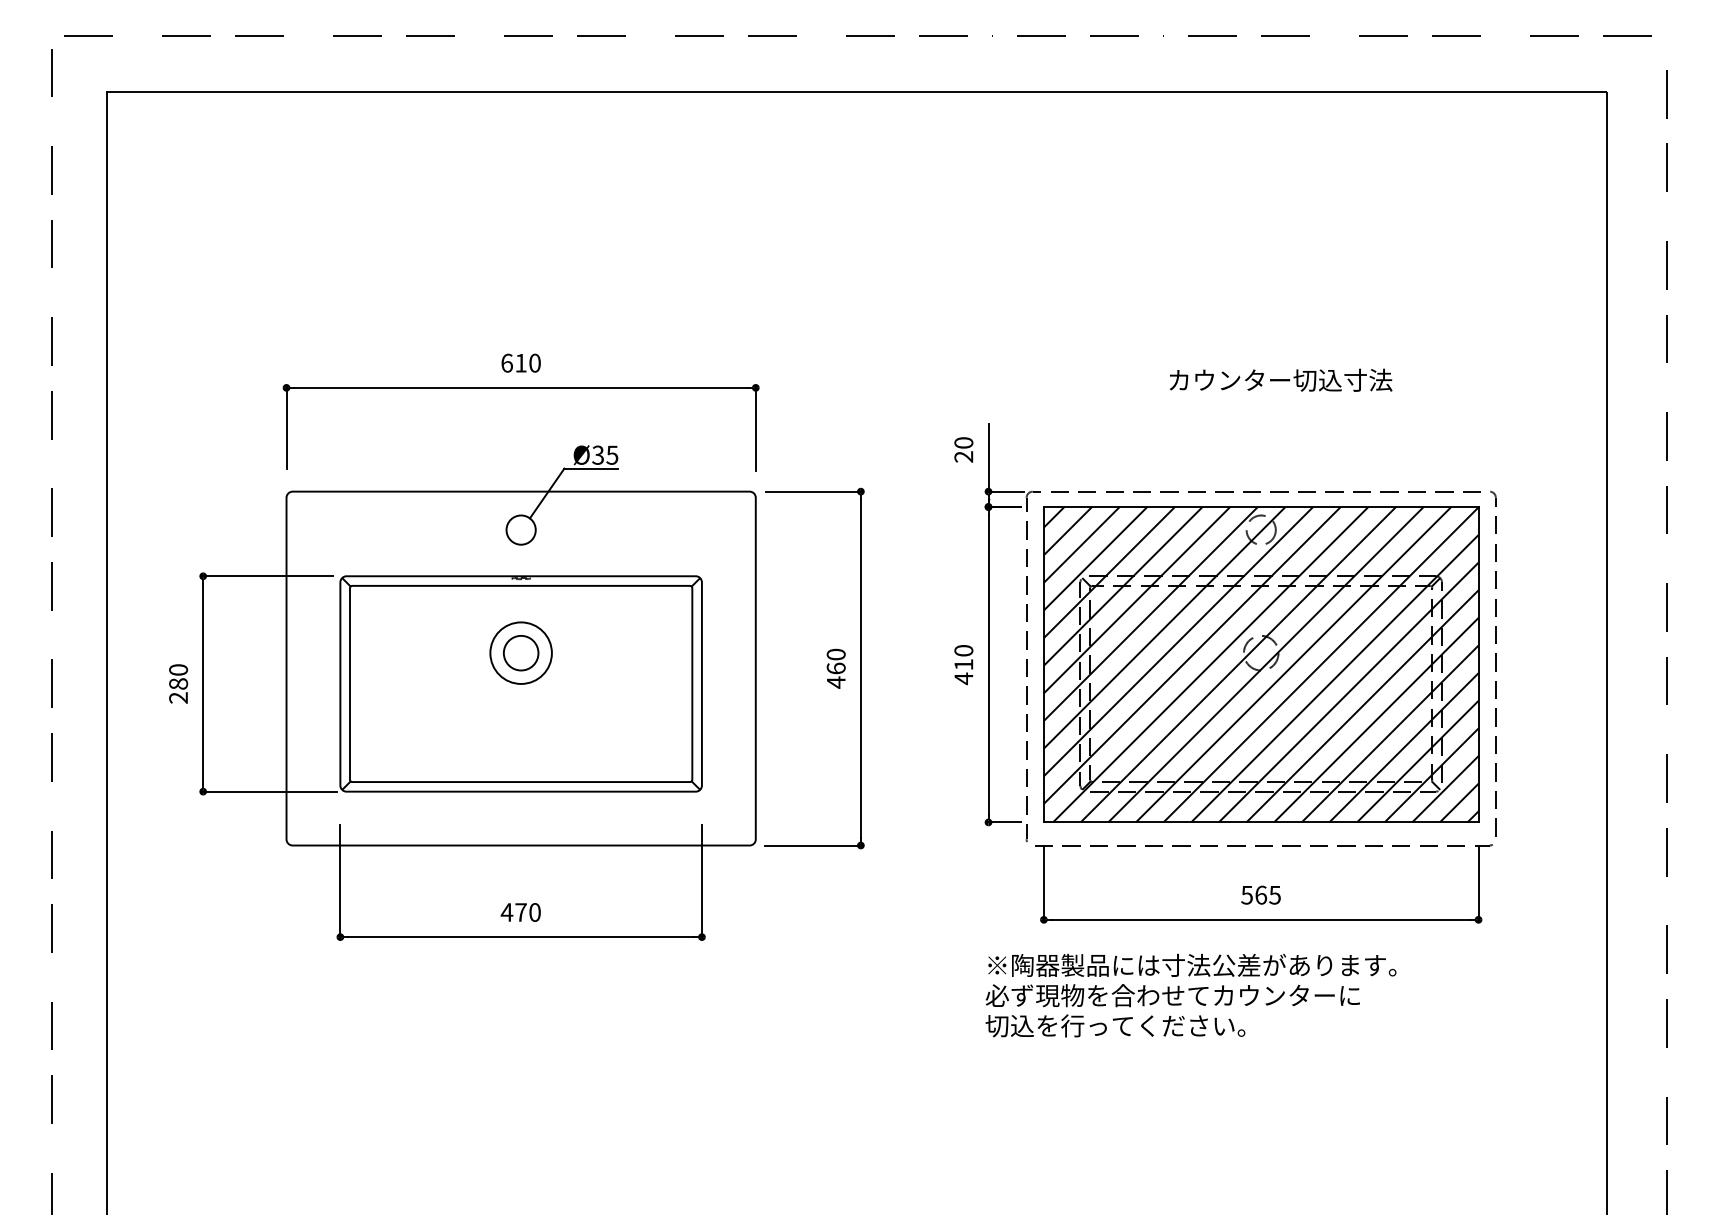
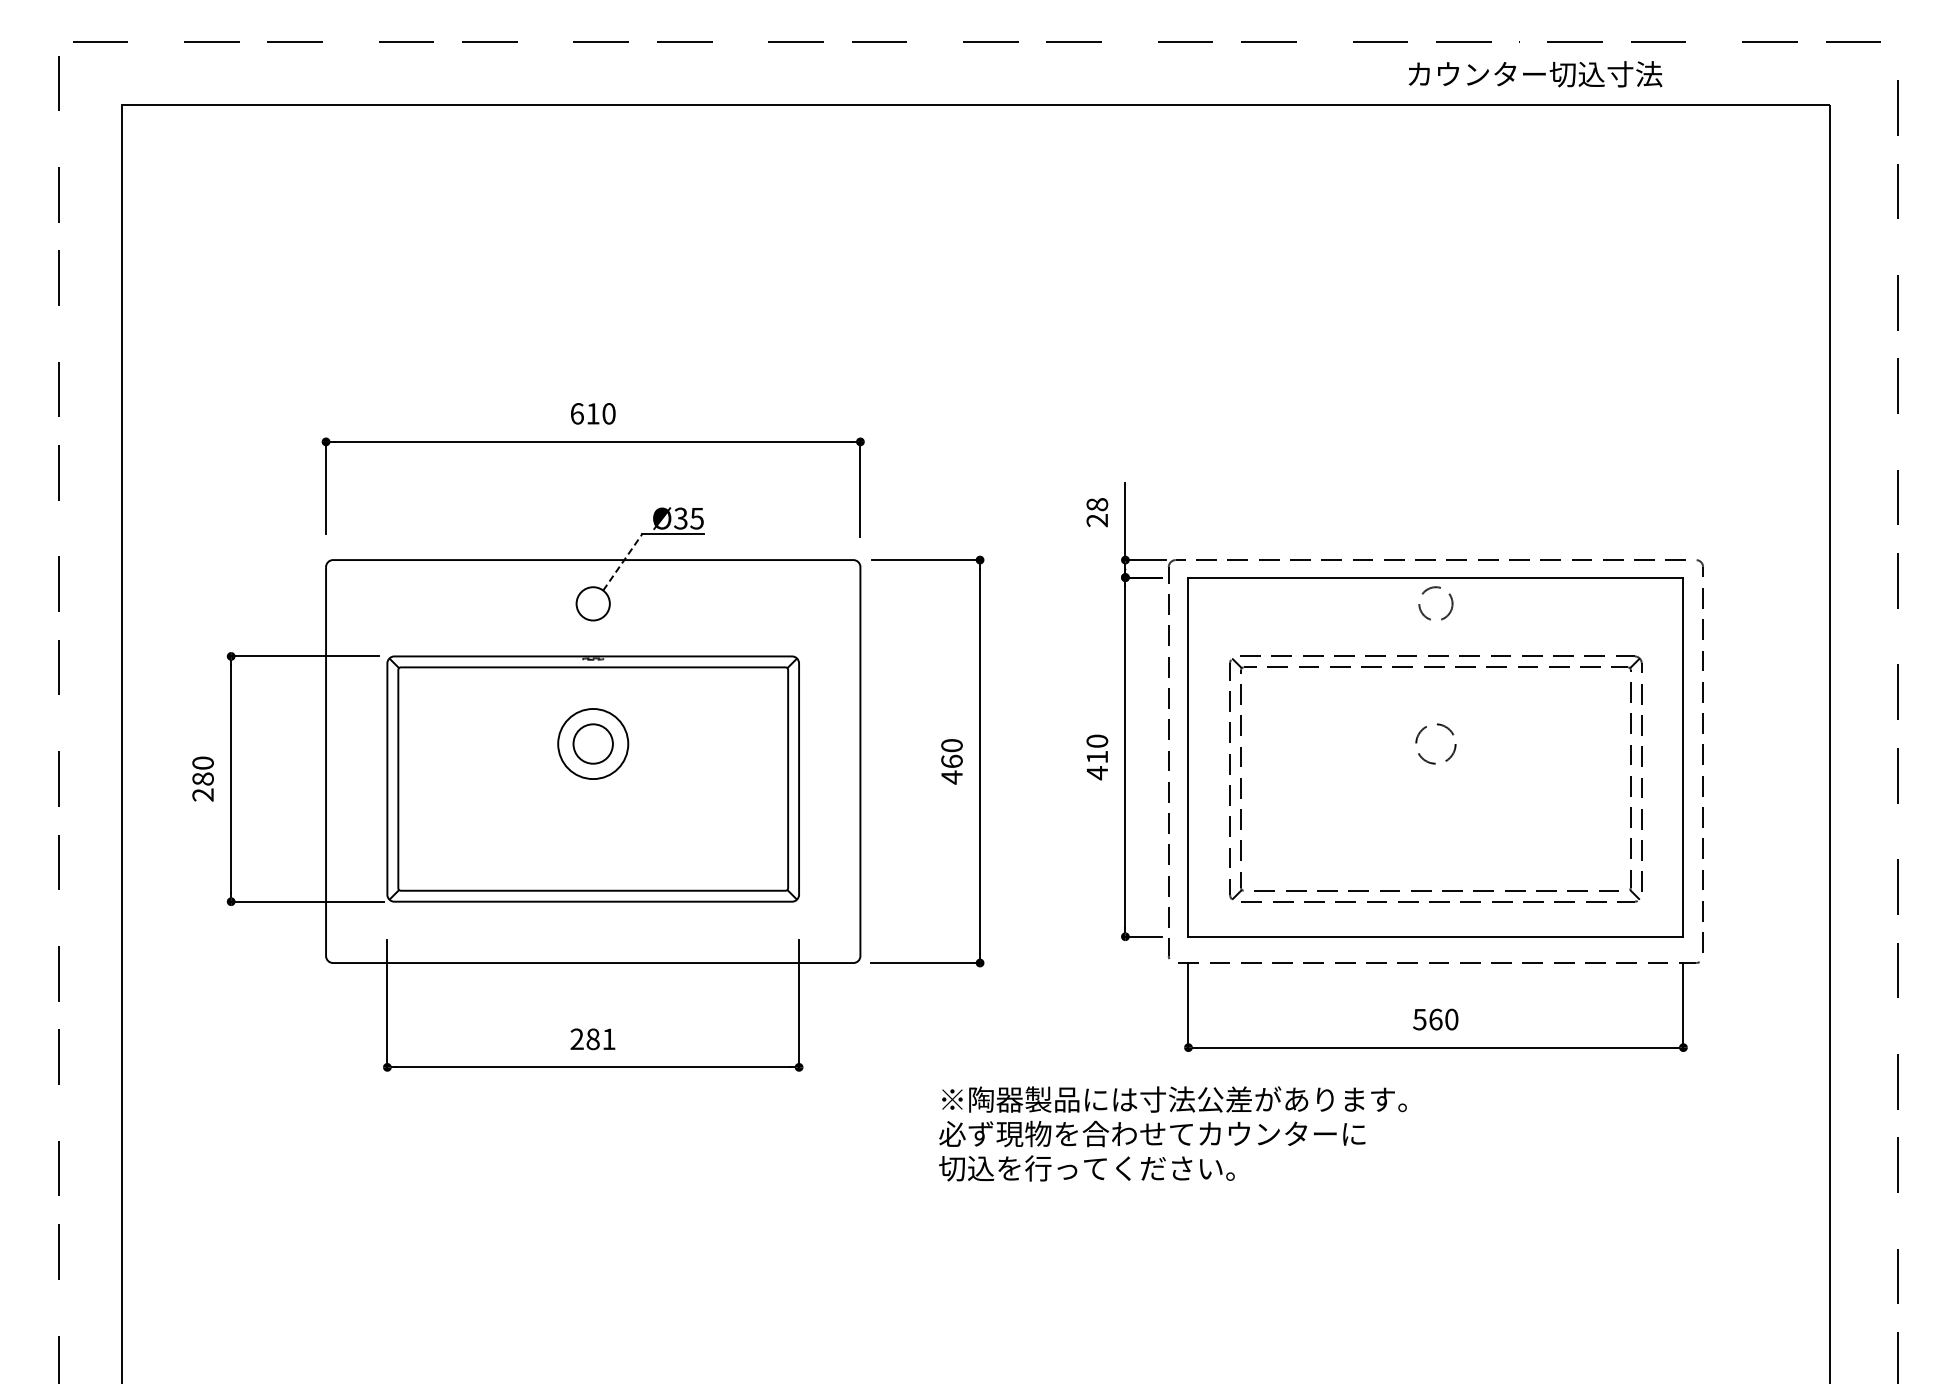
text: (1281, 380) -> (1535, 74), moved
text: (964, 442) -> (1097, 504), 20 -> 28
line: (547, 492) -> (623, 561), solid -> dashed
hatch: (1260, 664) -> (1435, 756), removed
text: (1274, 895) -> (1451, 1019), 565 -> 560
text: (520, 912) -> (592, 1039), 470 -> 281
text: (1190, 995) -> (1172, 1133), moved

